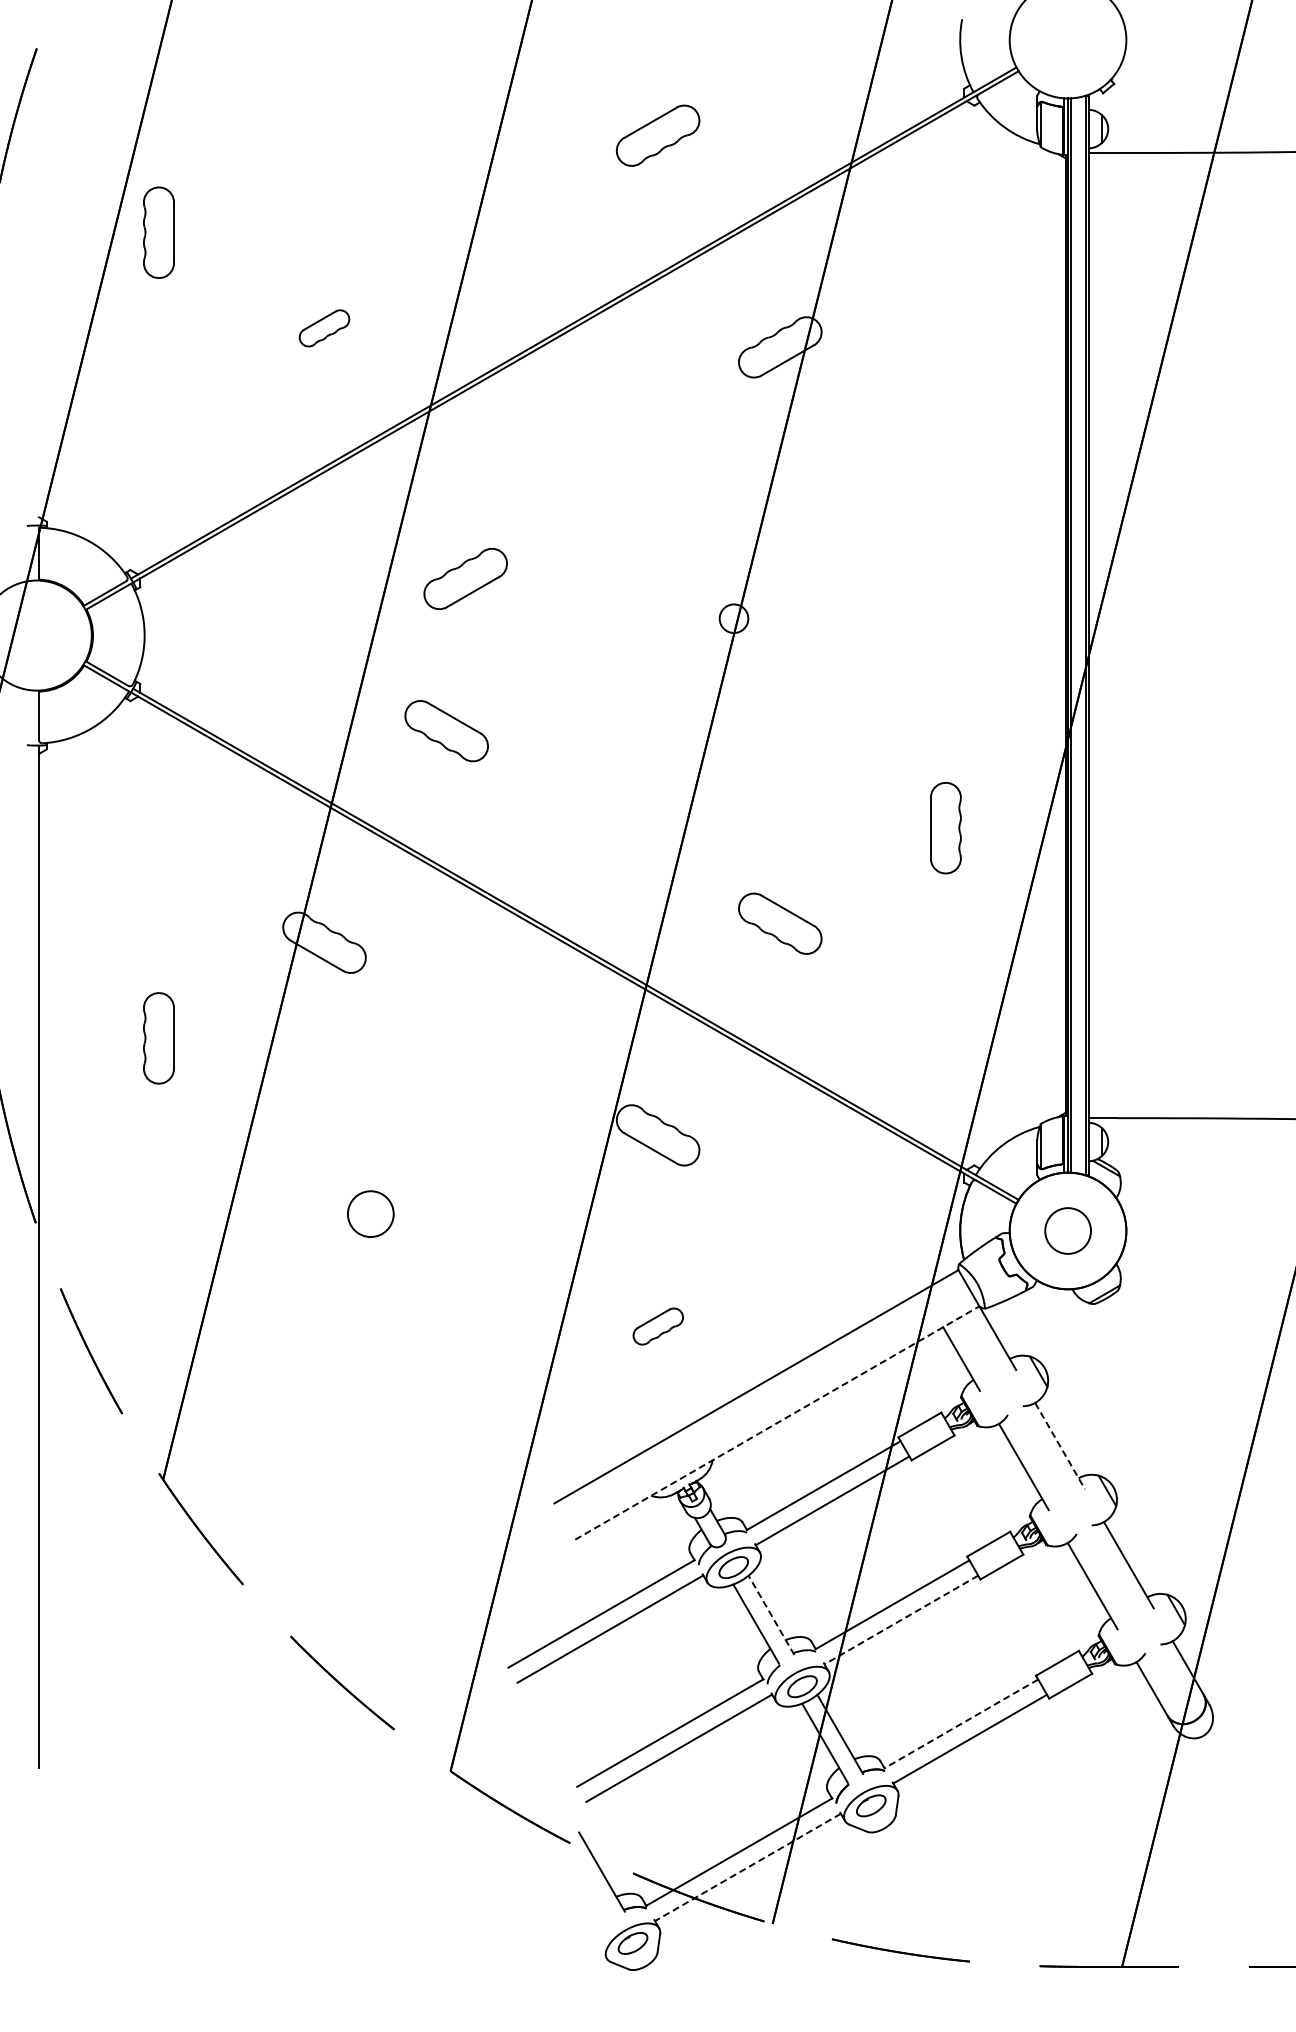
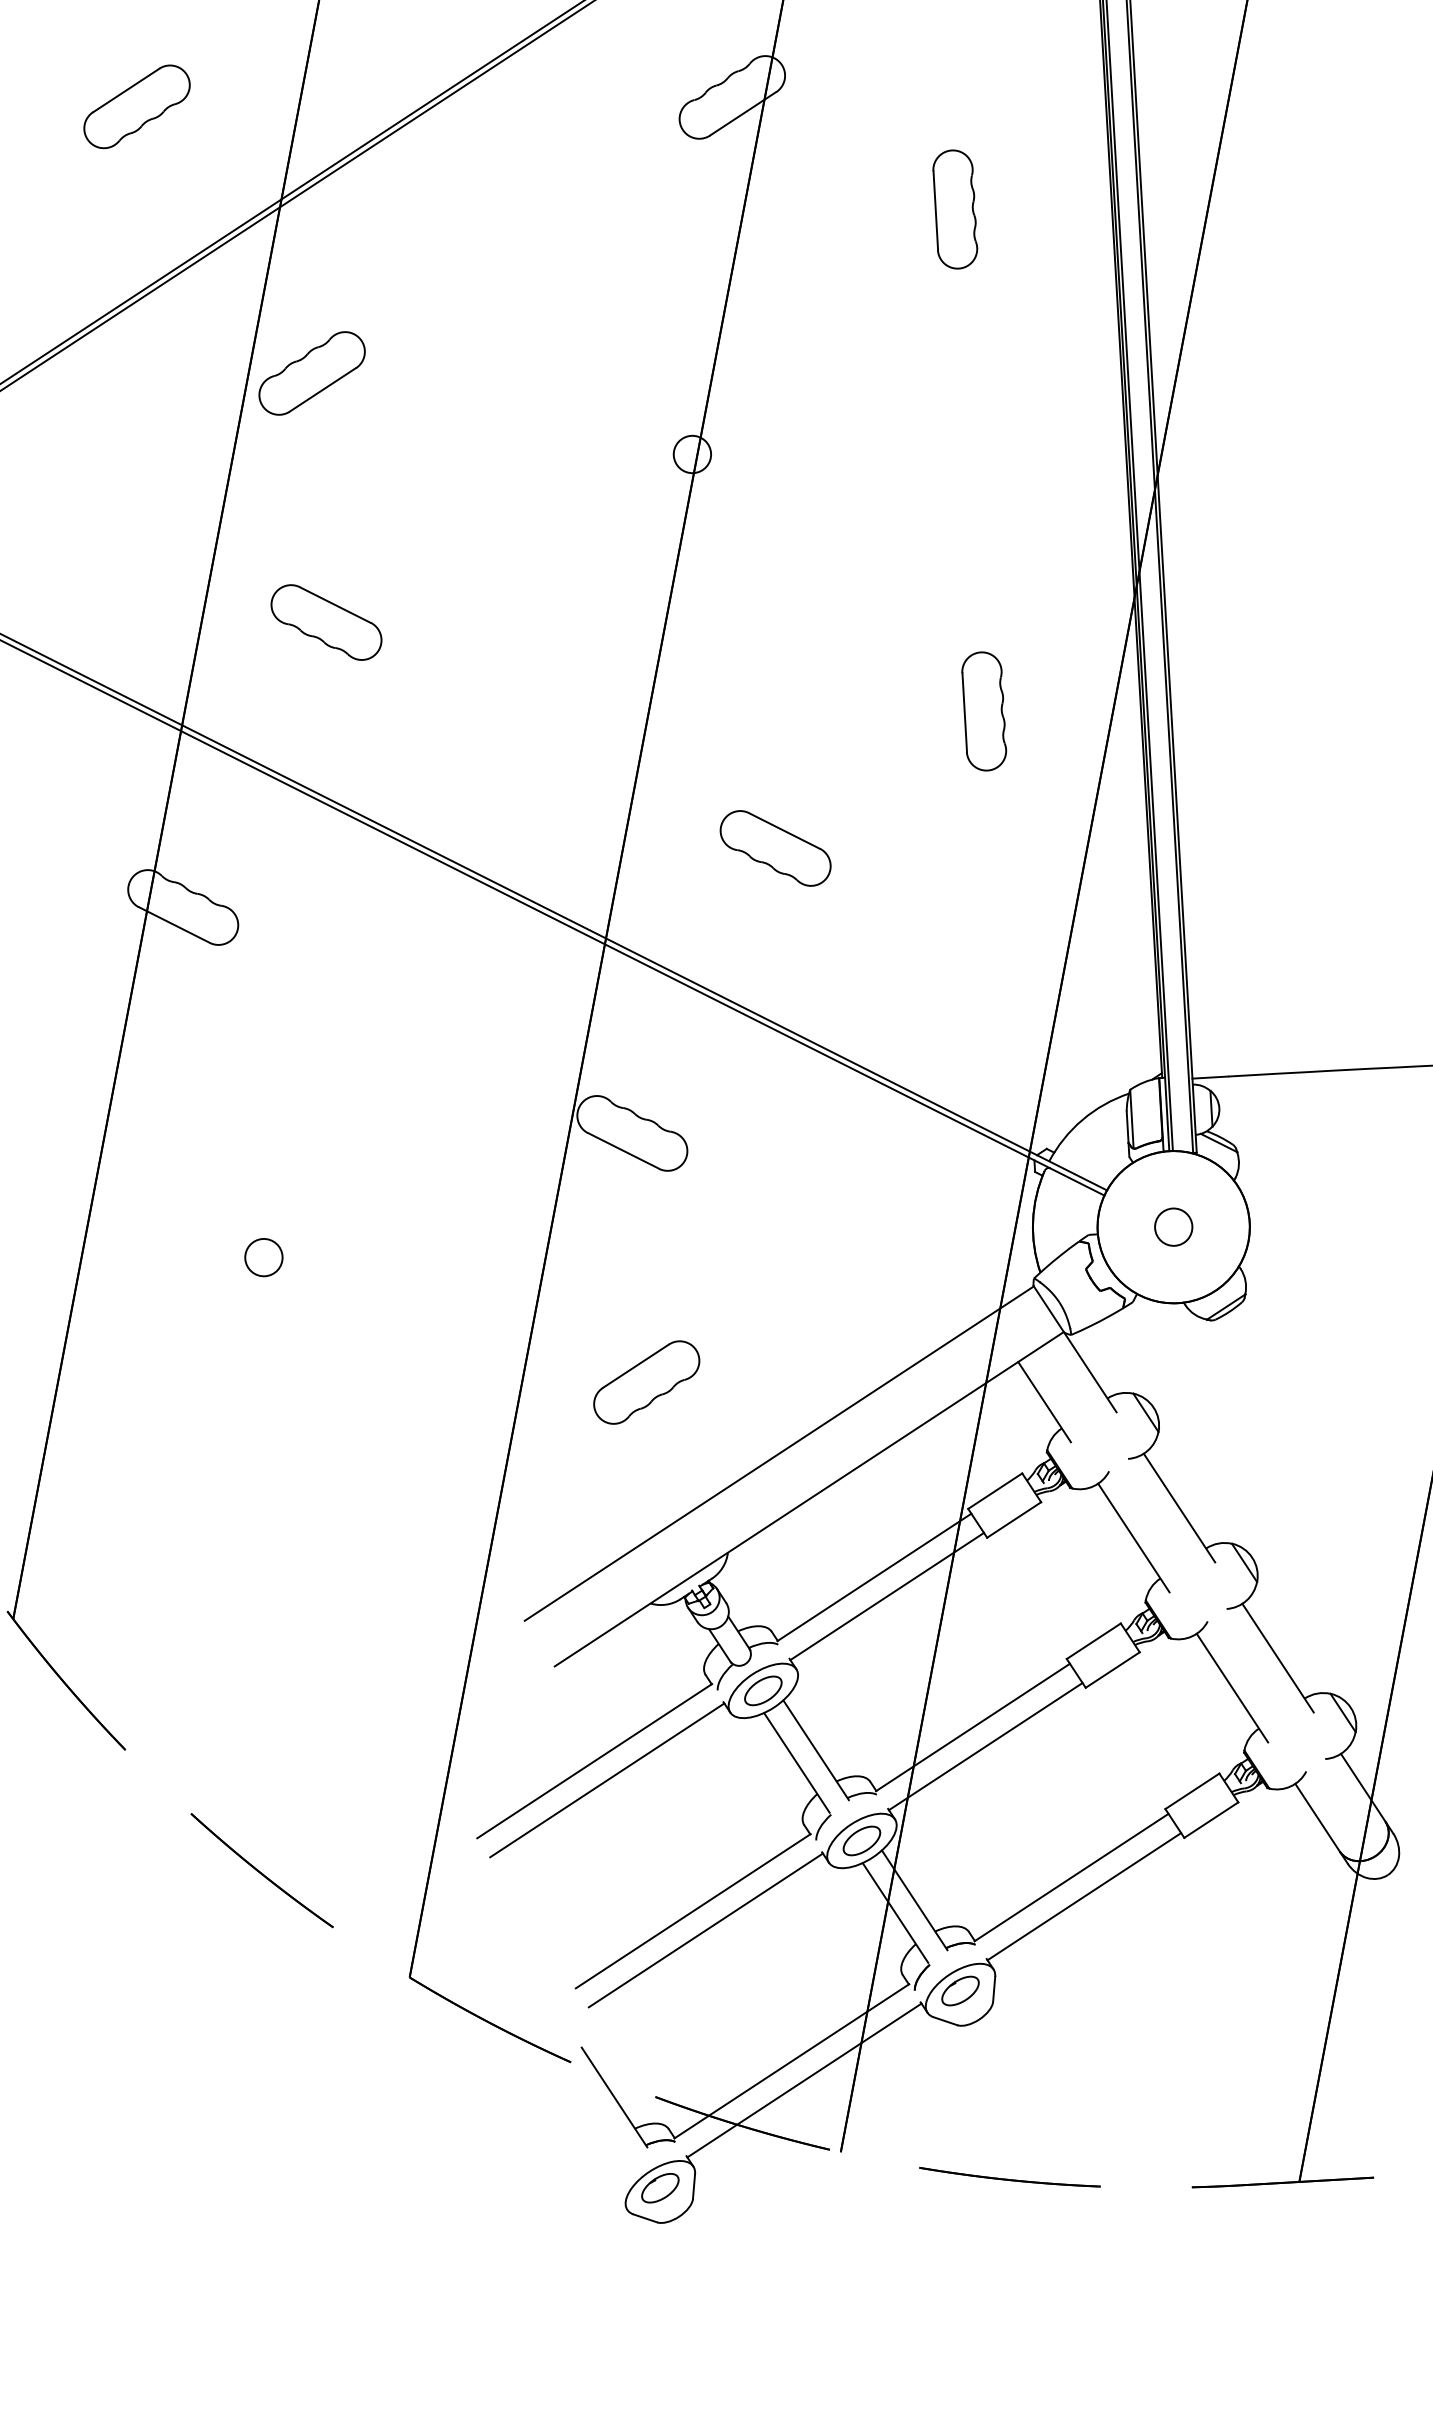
part: (324, 328) -> (137, 107), size x1.67
part: (945, 442) -> (954, 208), added
part: (465, 579) -> (311, 374), moved
circle: (370, 1213) -> (263, 1256), size x0.62
circle: (1067, 1230) -> (1172, 1226), size x0.62
part: (658, 1326) -> (647, 1382), size x1.67
line: (777, 1422) -> (809, 1498), dashed -> solid
line: (1060, 1446) -> (1180, 1508), dashed -> solid
line: (771, 1615) -> (816, 1750), dashed -> solid
line: (901, 1620) -> (985, 1747), dashed -> solid
line: (961, 1723) -> (1071, 1876), dashed -> solid
line: (747, 1867) -> (803, 2080), dashed -> solid

